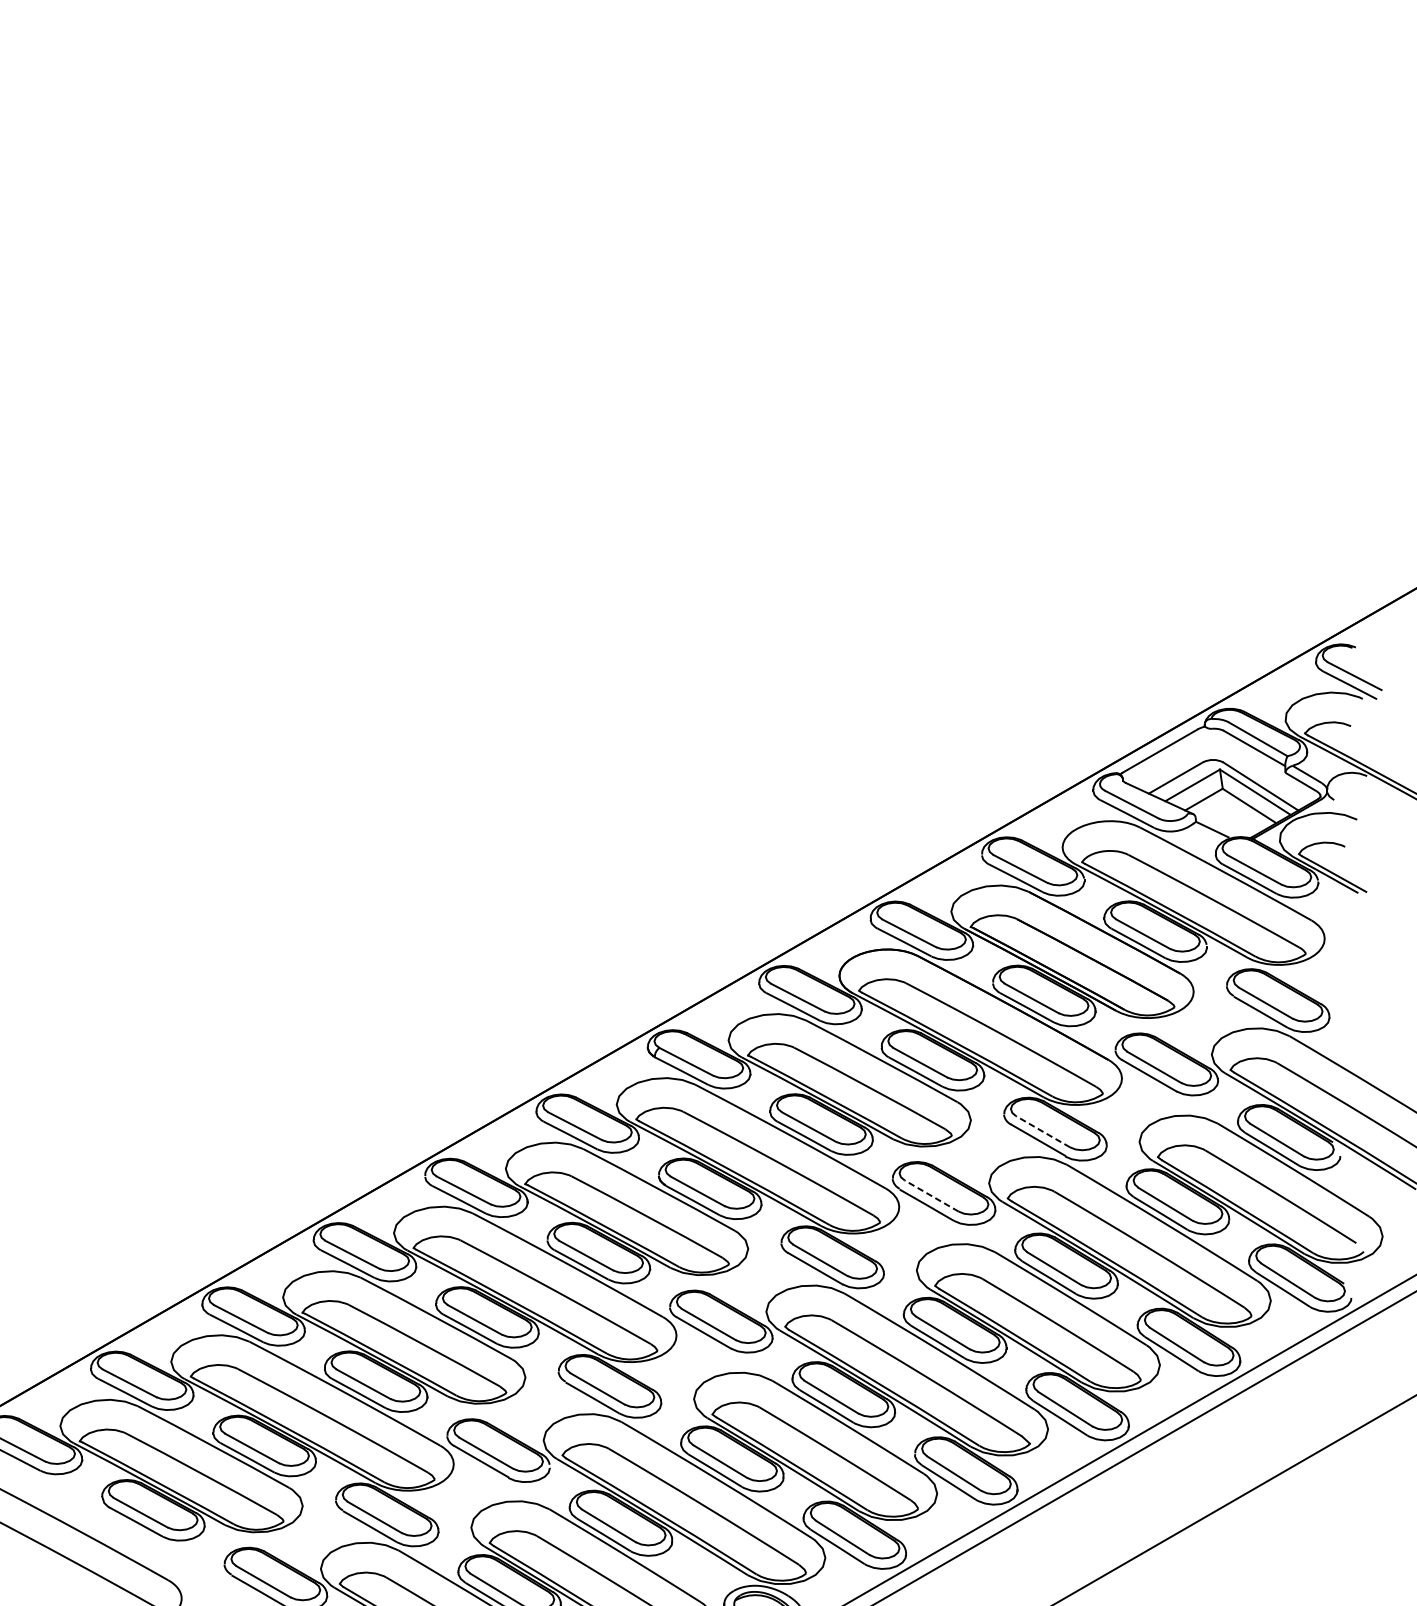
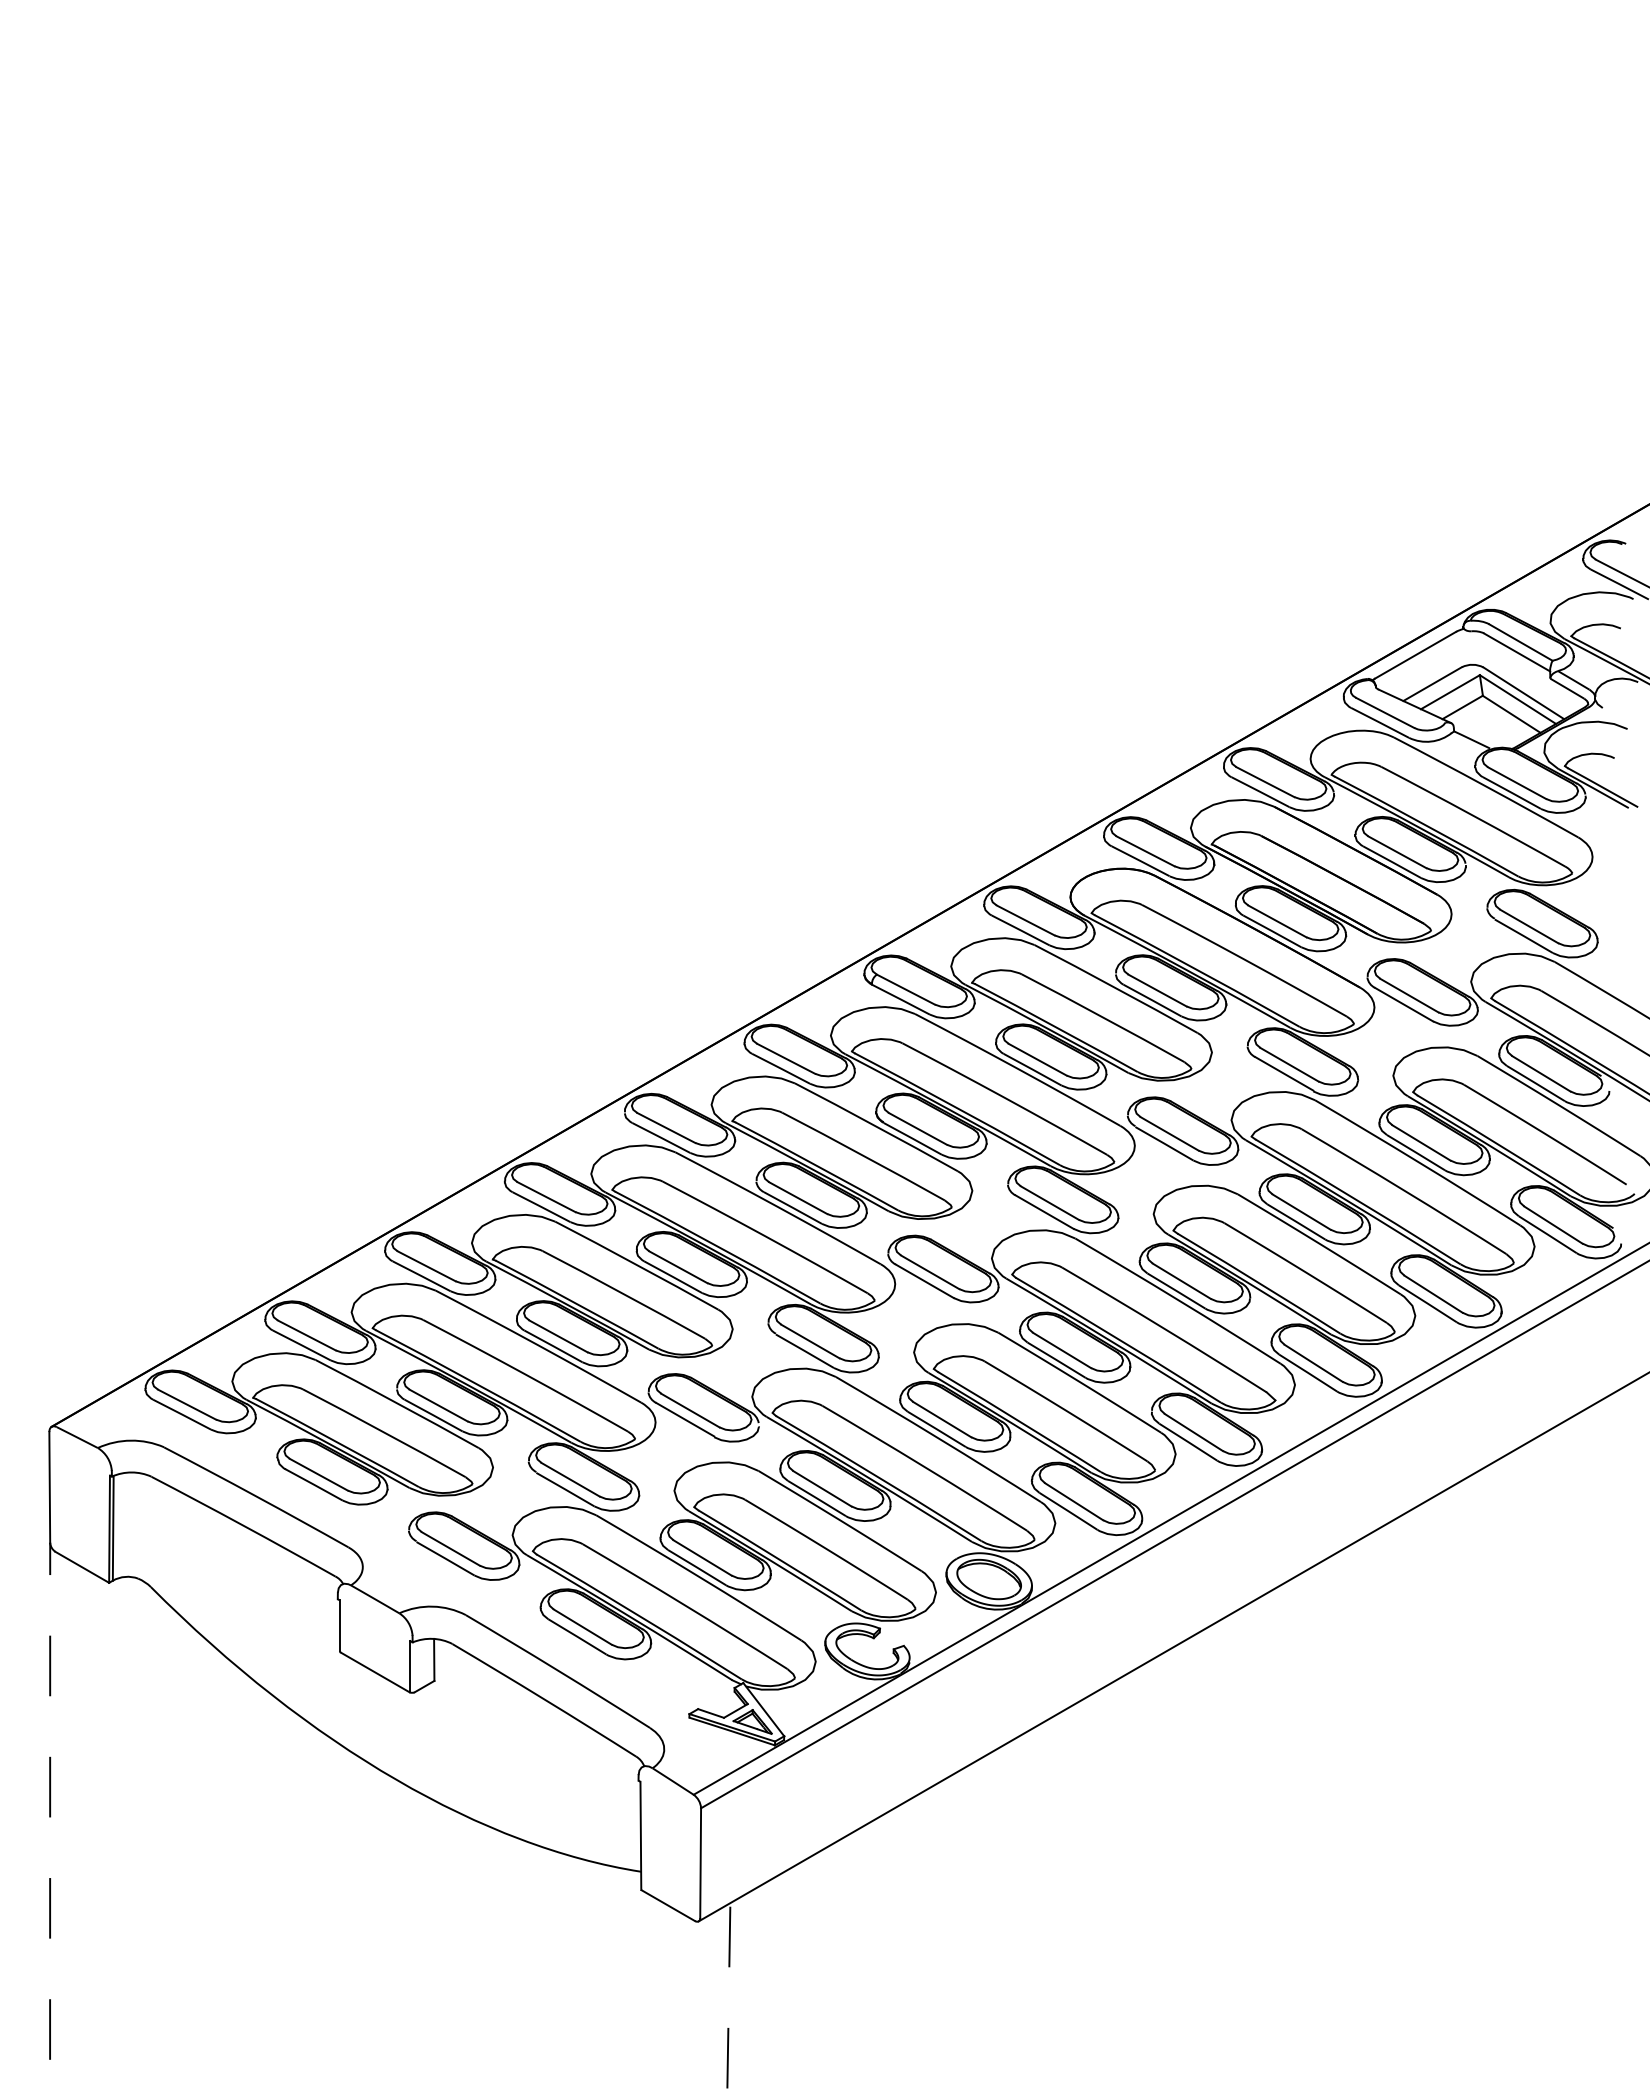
line: (1043, 1131) -> (1289, 1064), dashed -> solid
line: (931, 1195) -> (1169, 1133), dashed -> solid

